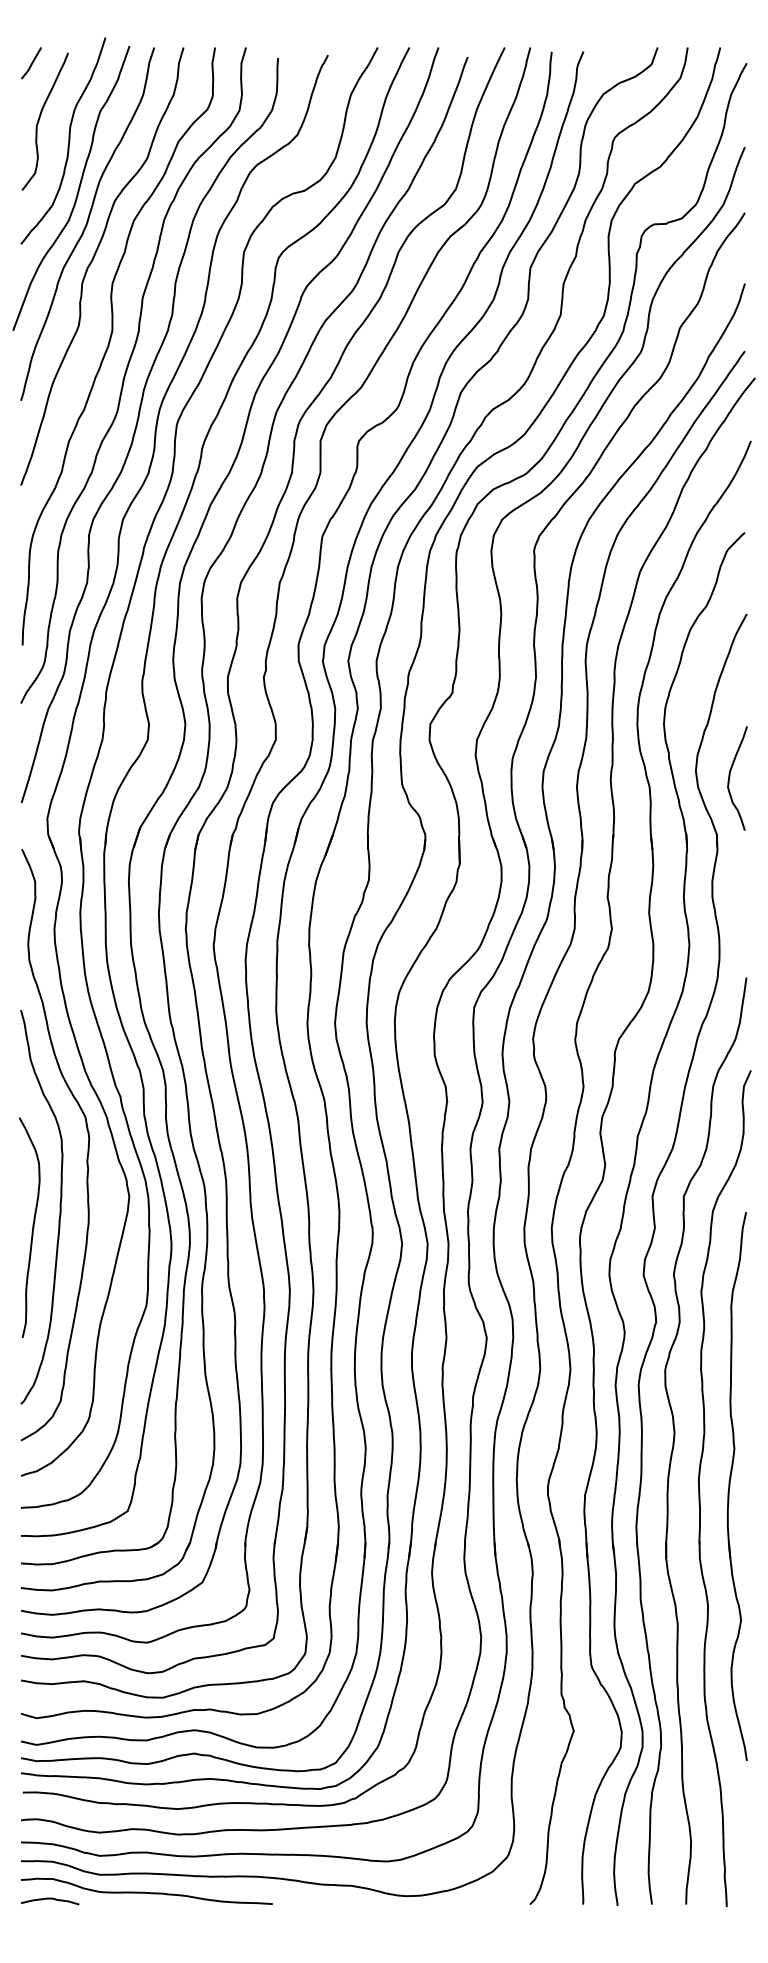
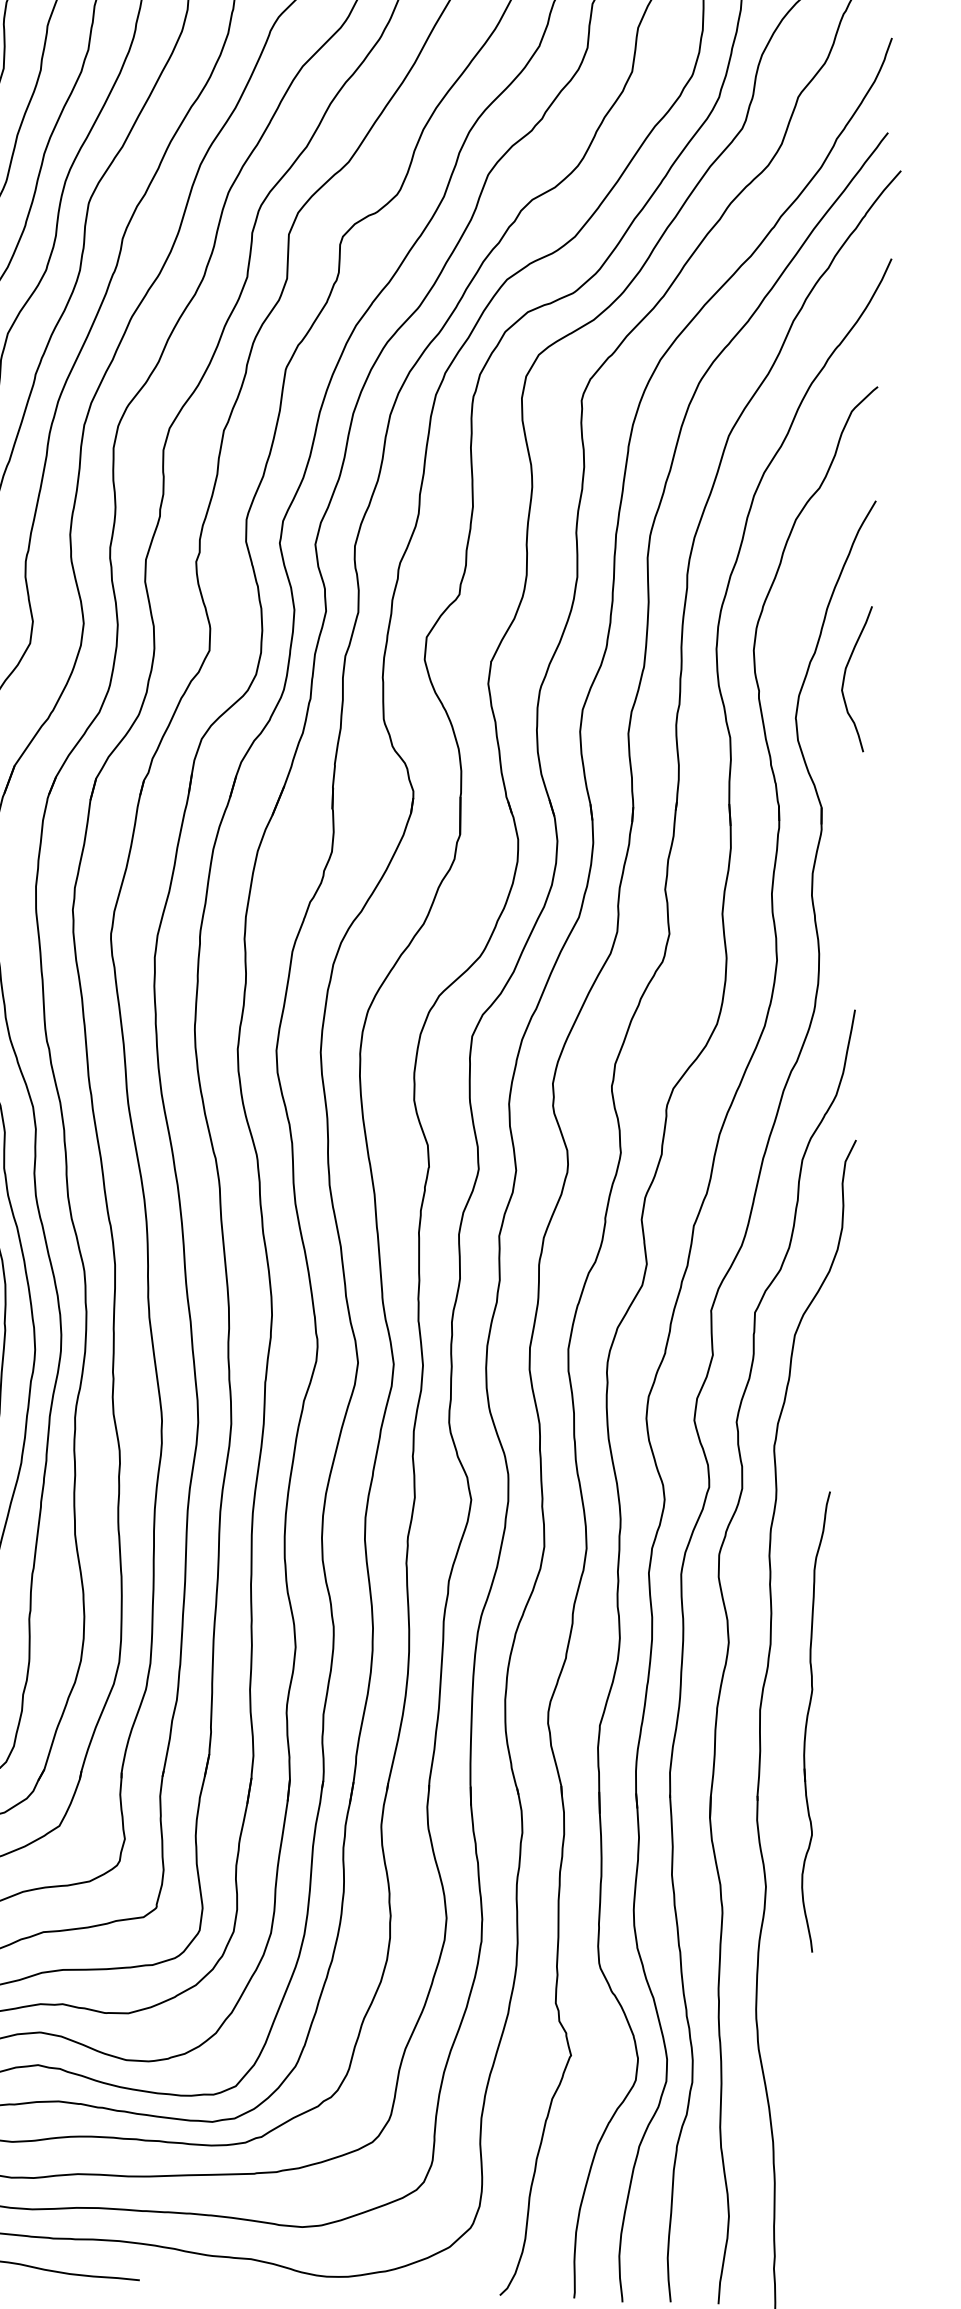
curve: (730, 777) -> (846, 676), moved
part: (736, 1486) -> (812, 1721), size x0.6

